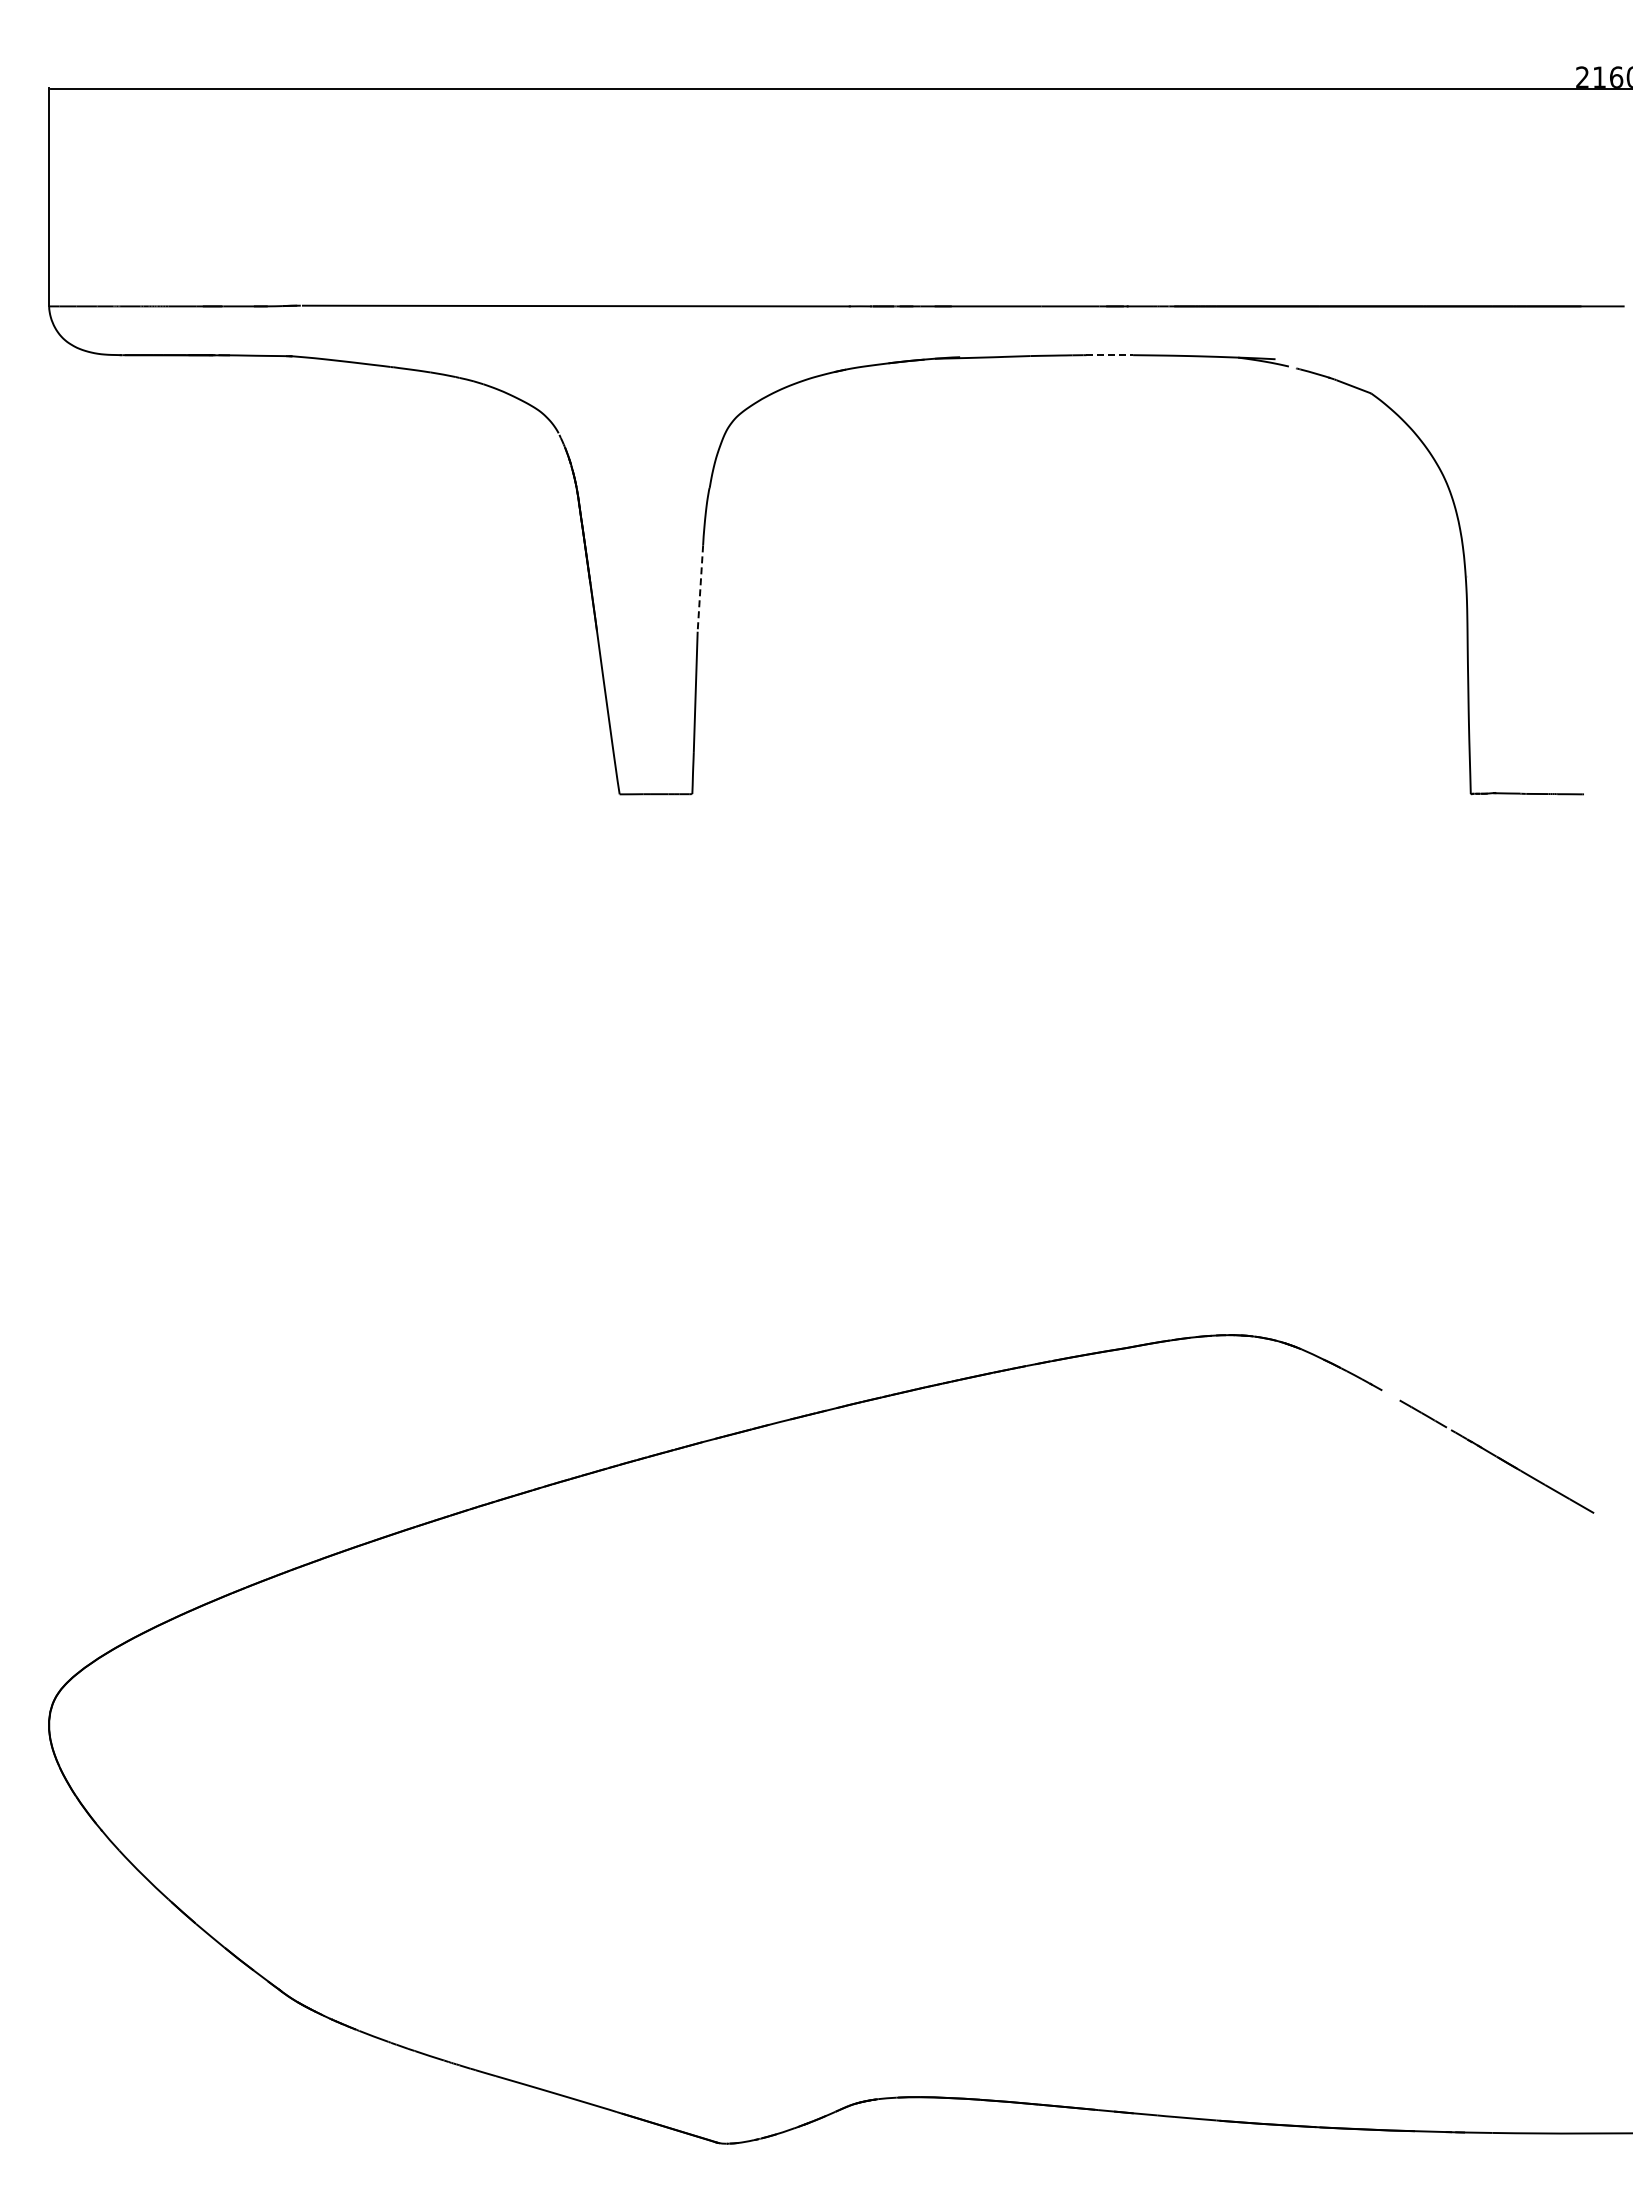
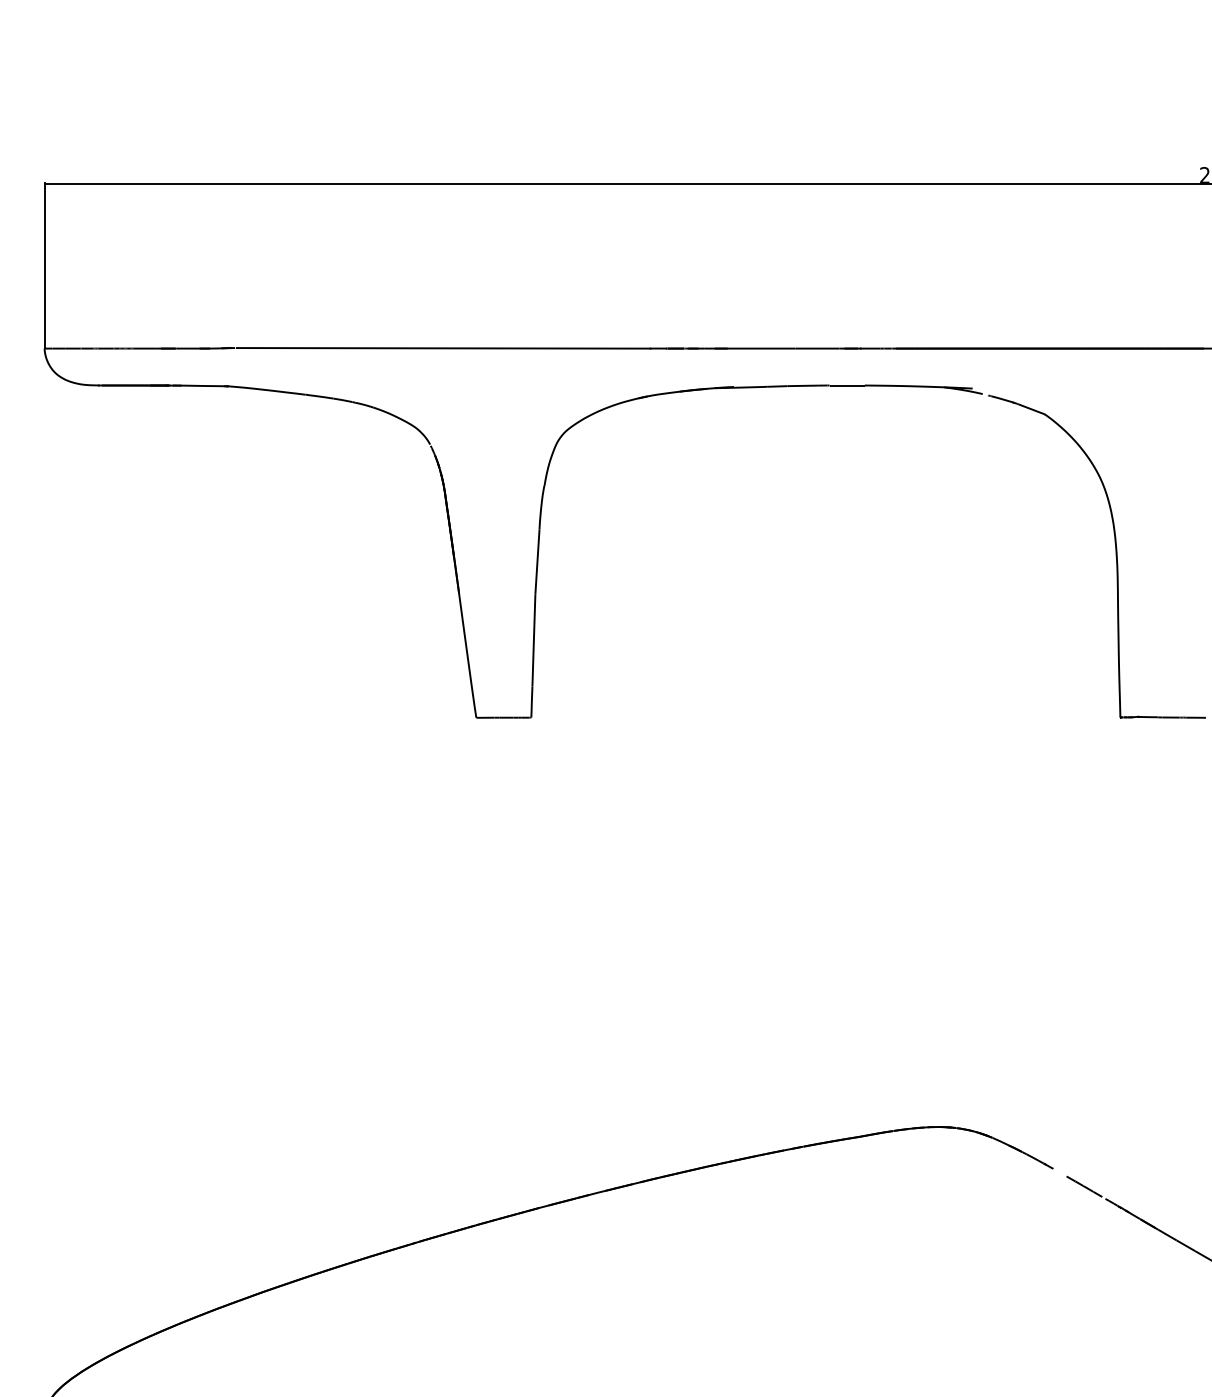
line: (1110, 355) -> (847, 385), dashed -> solid
line: (700, 589) -> (537, 562), dashed -> solid

